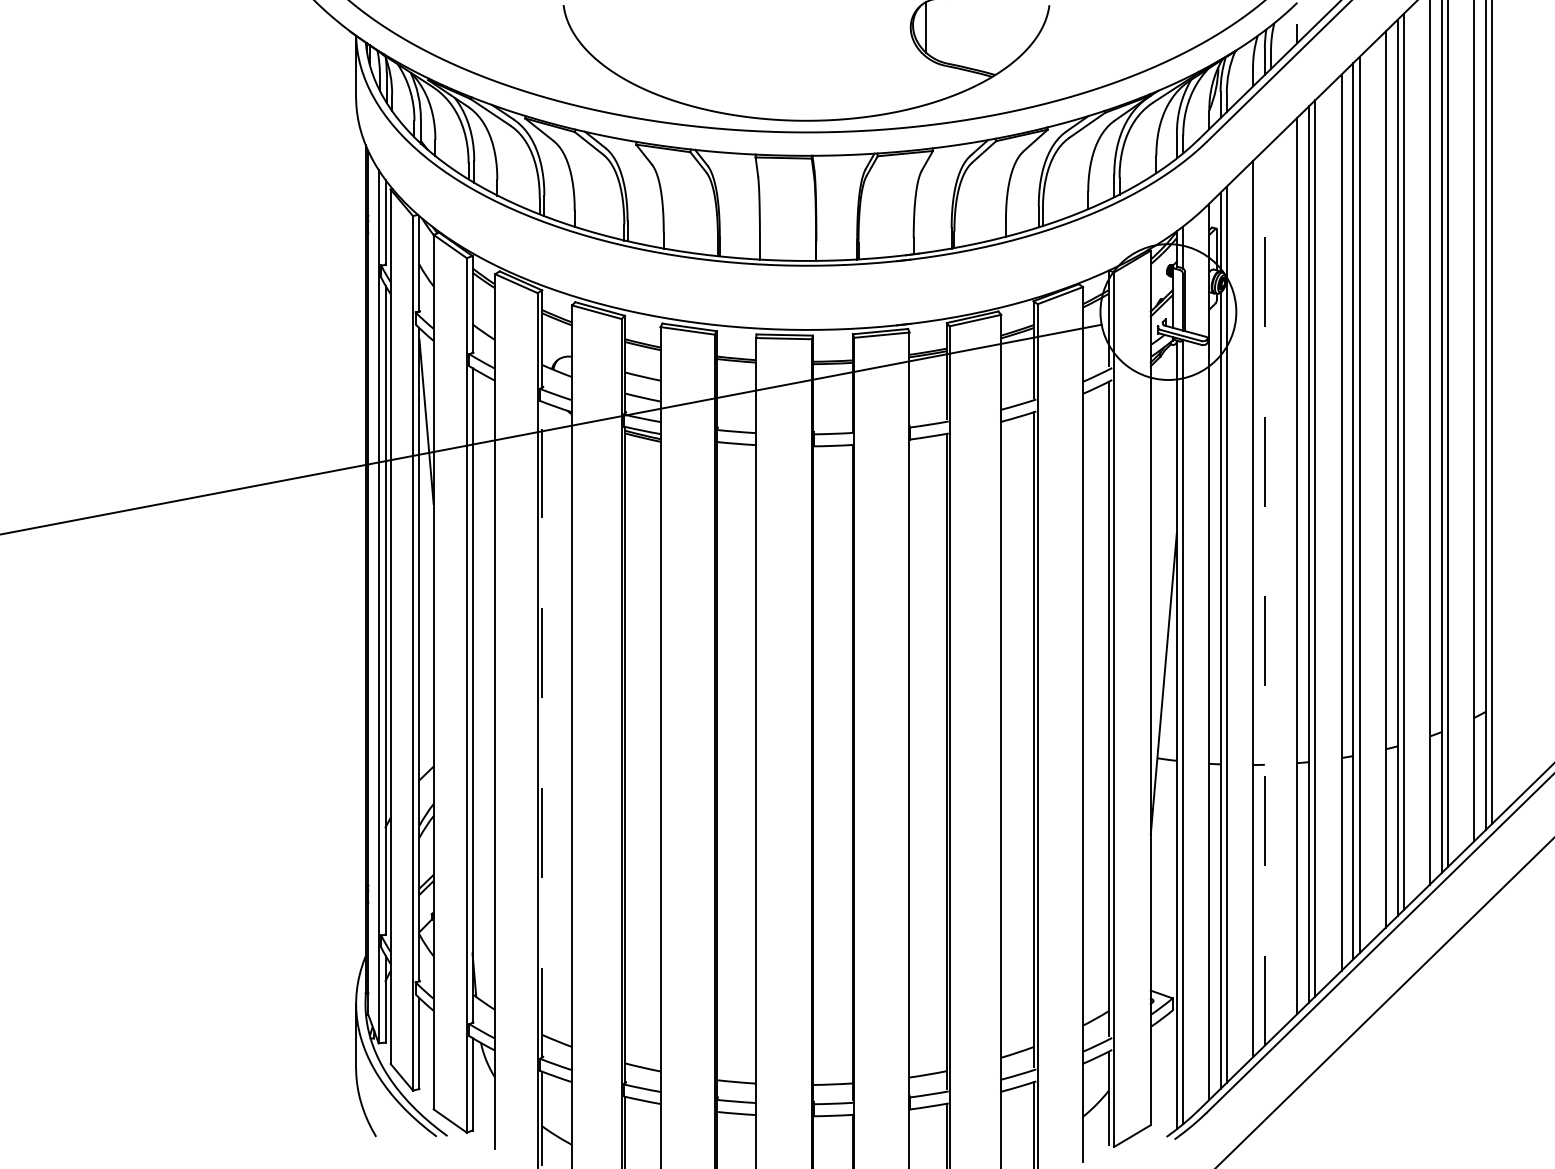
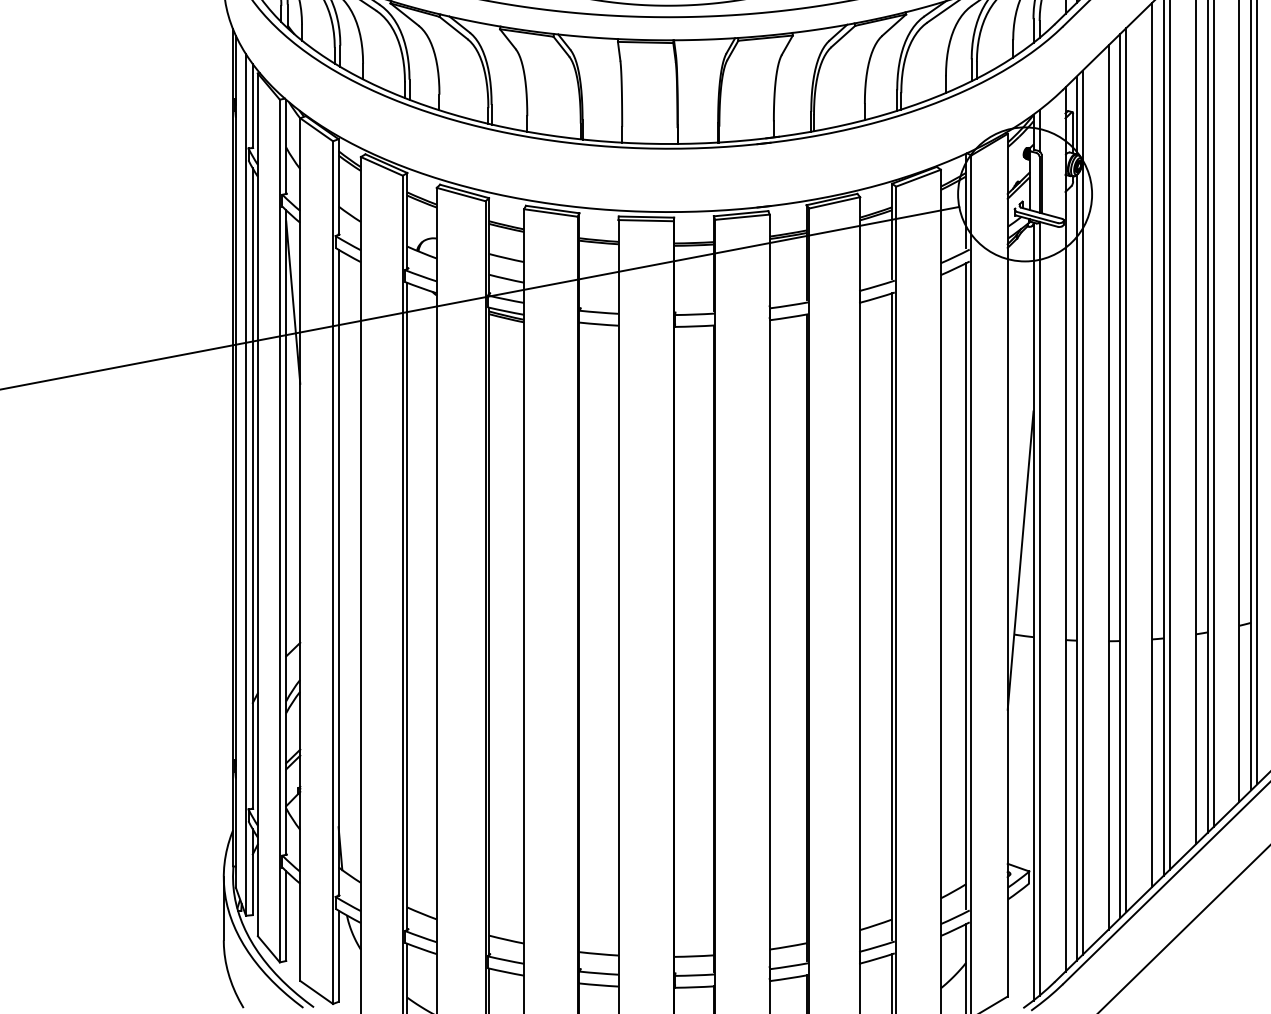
line: (1271, 591) -> (1126, 470), added
line: (1264, 597) -> (1119, 476), dashed -> solid
line: (542, 729) -> (407, 606), dashed -> solid

